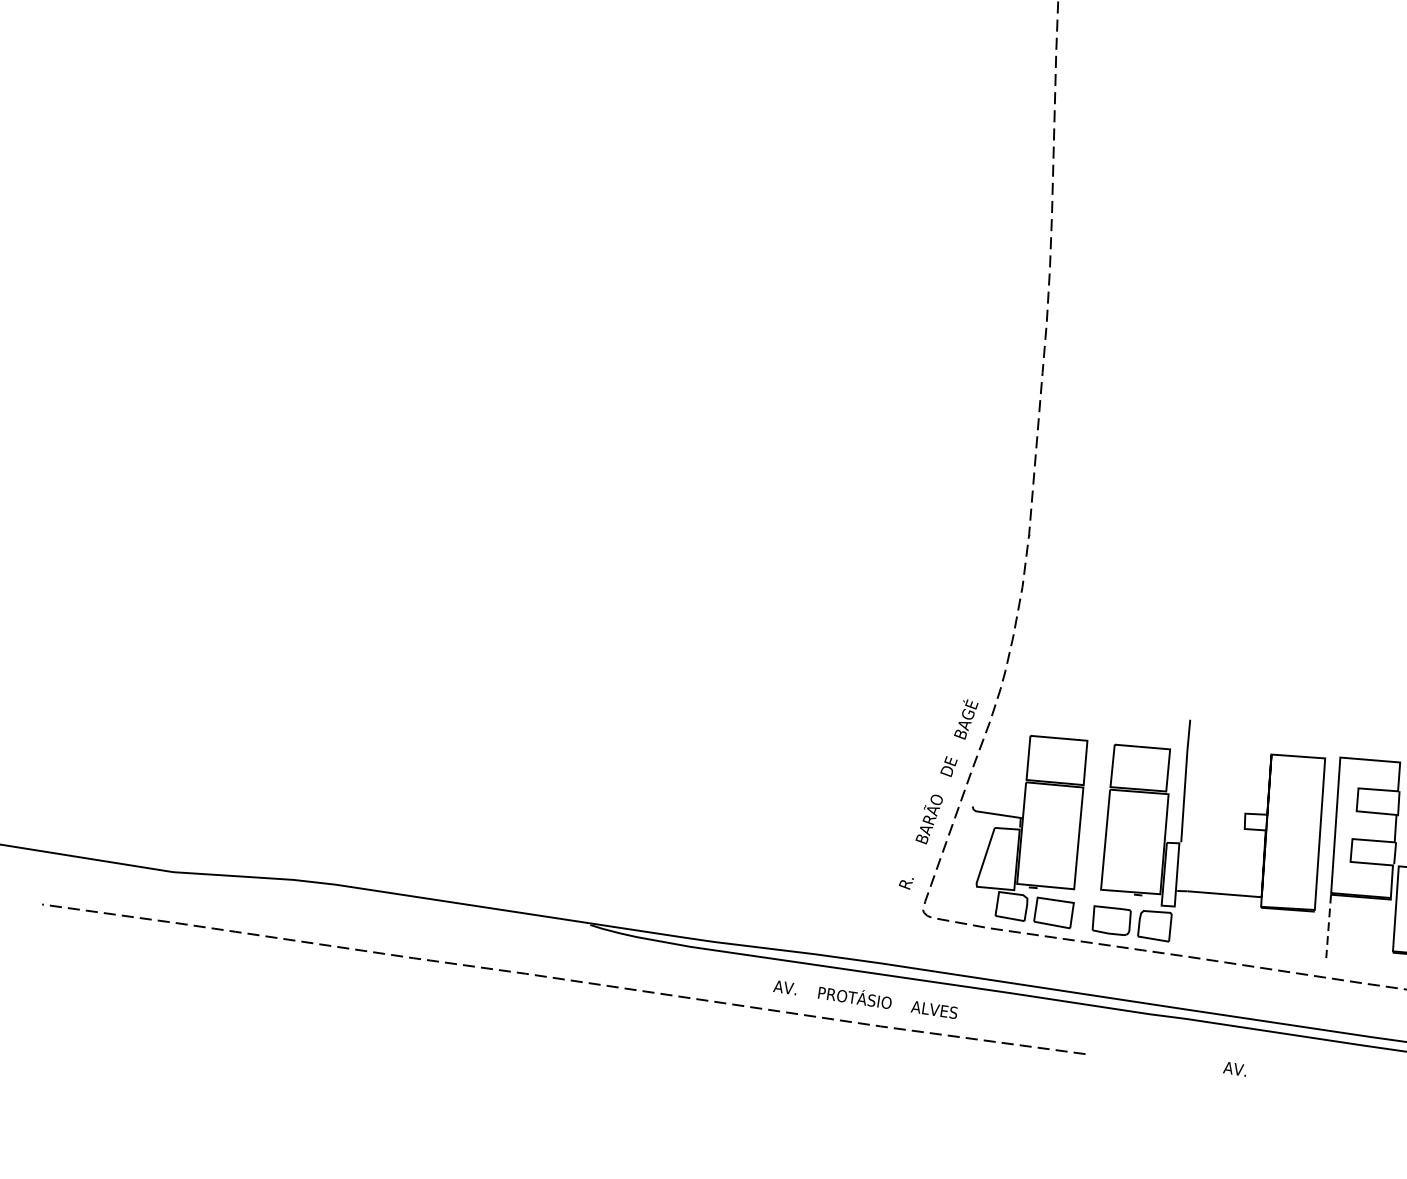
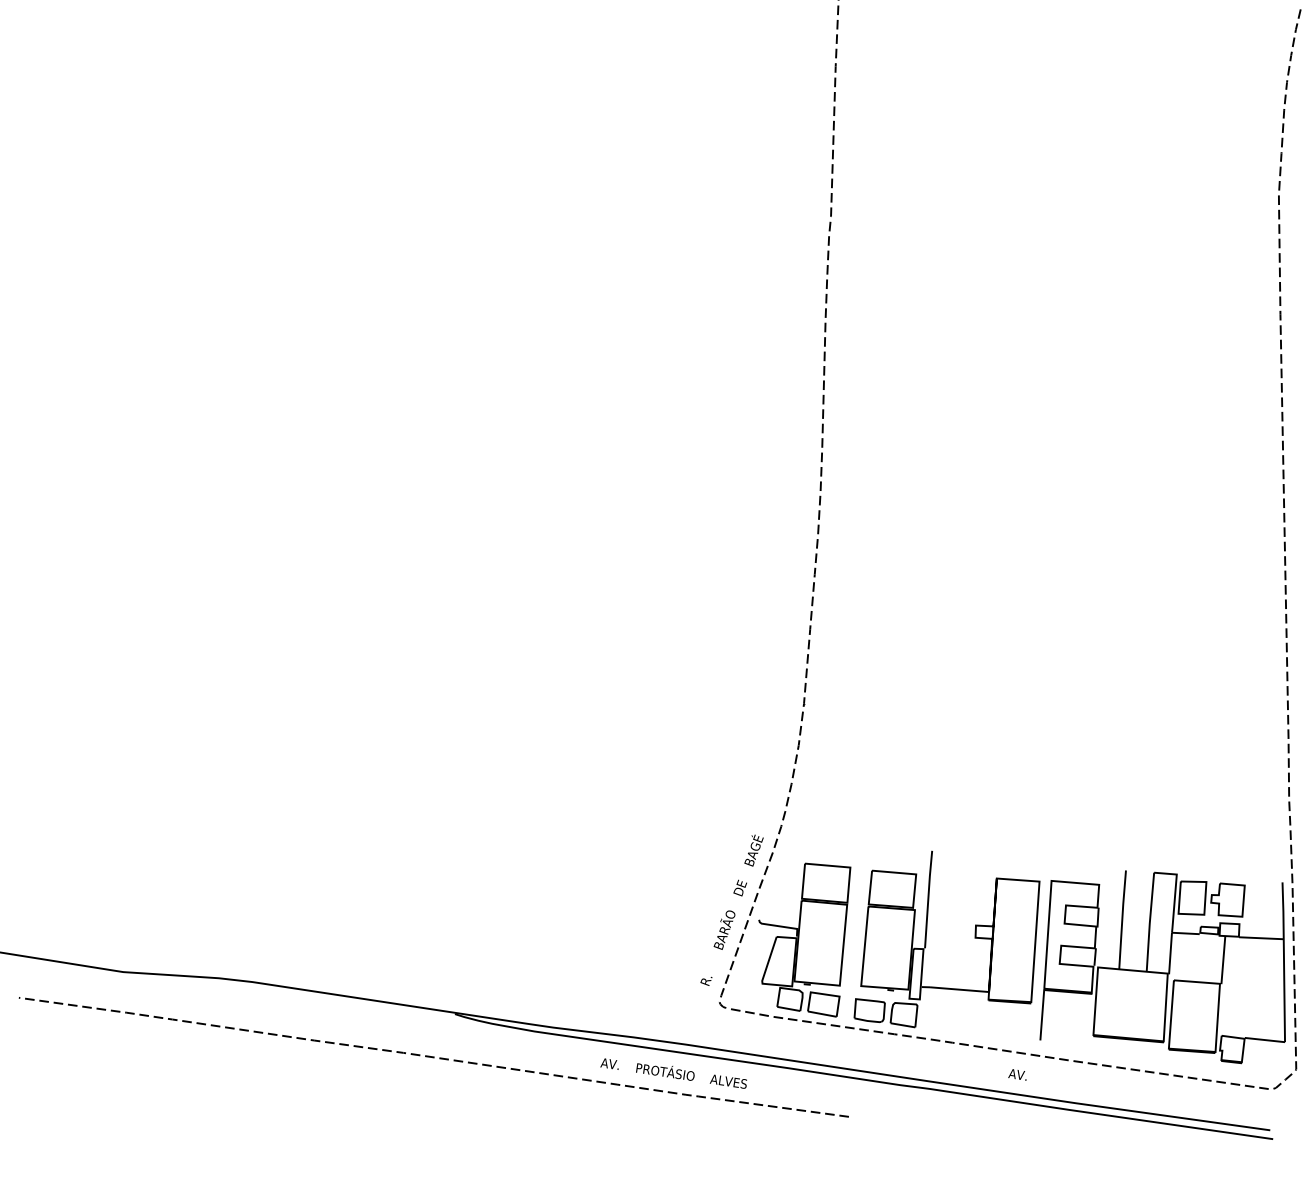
line: (1328, 926) -> (1042, 1015), dashed -> solid
text: (1234, 1068) -> (1017, 1074), moved

